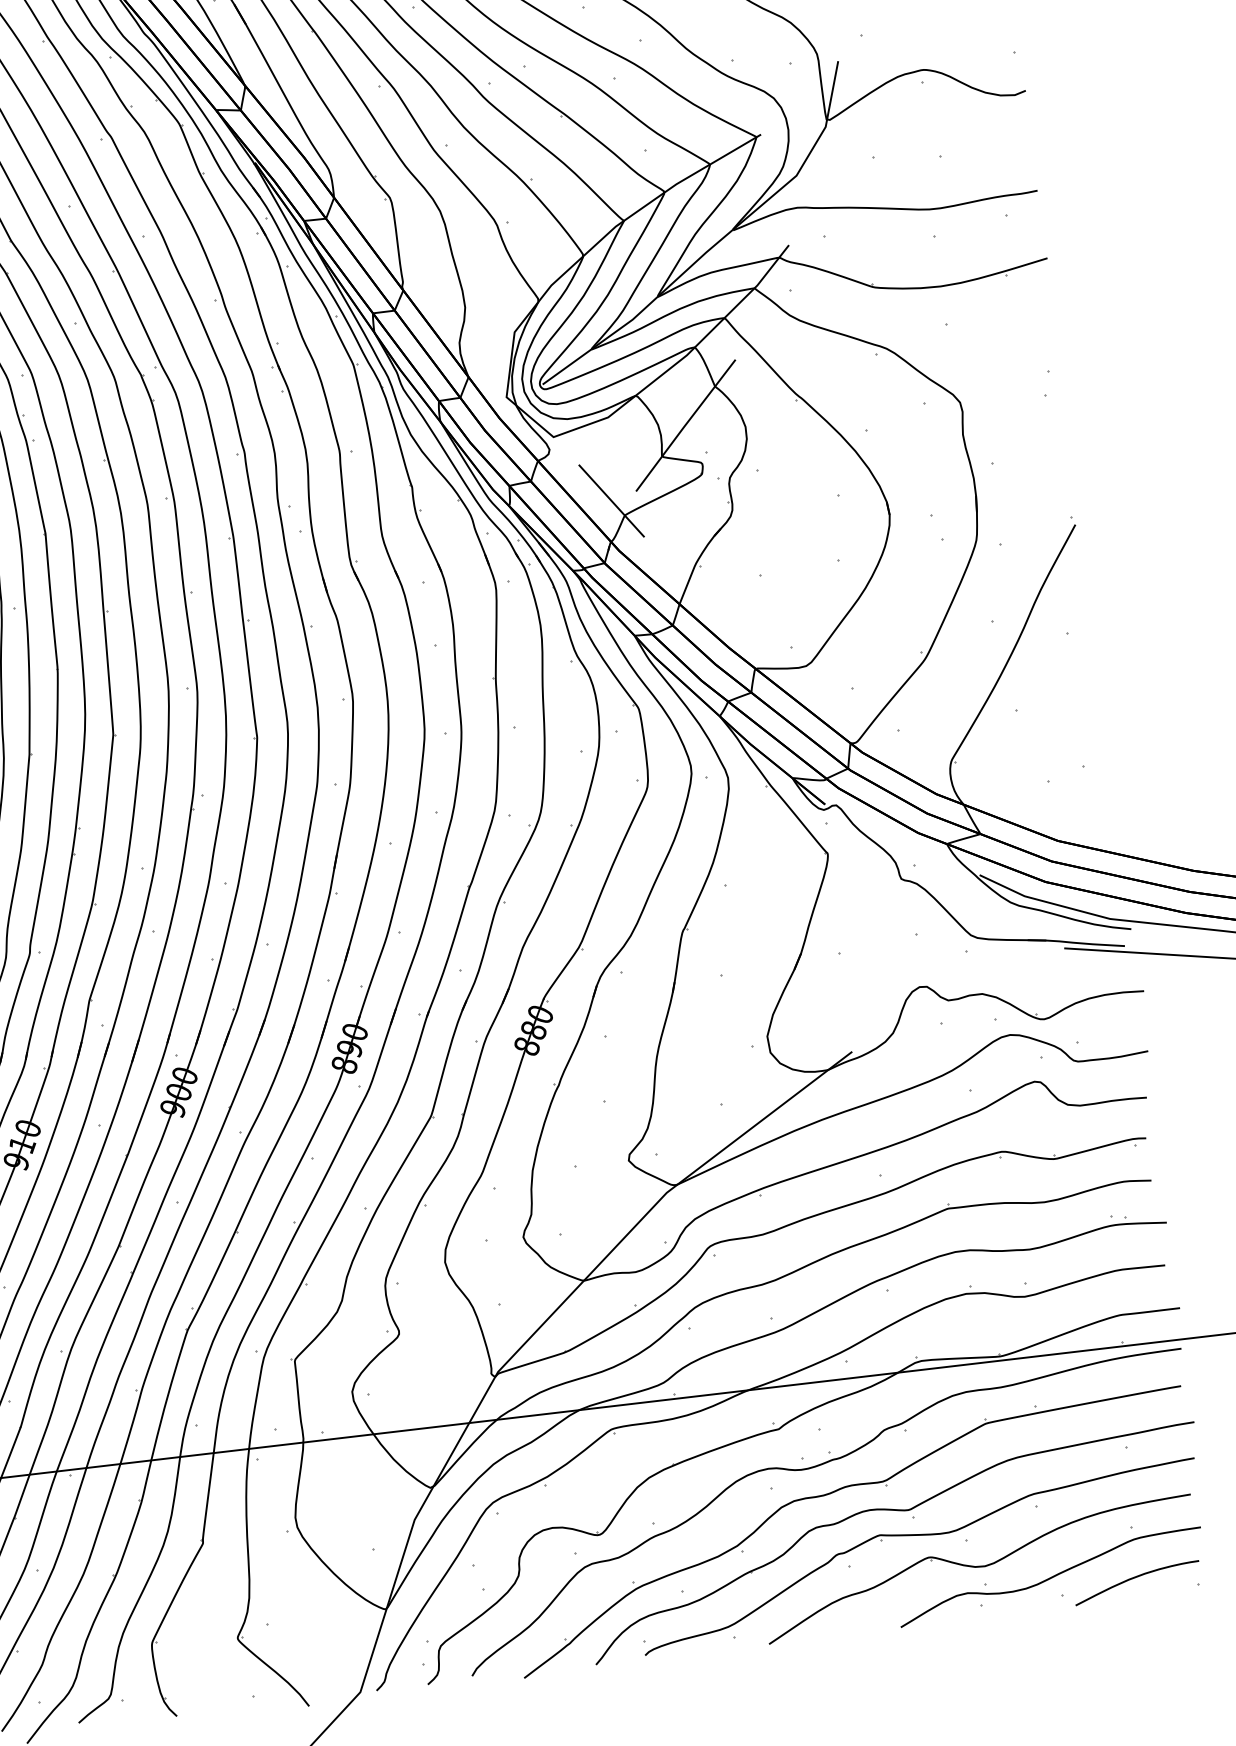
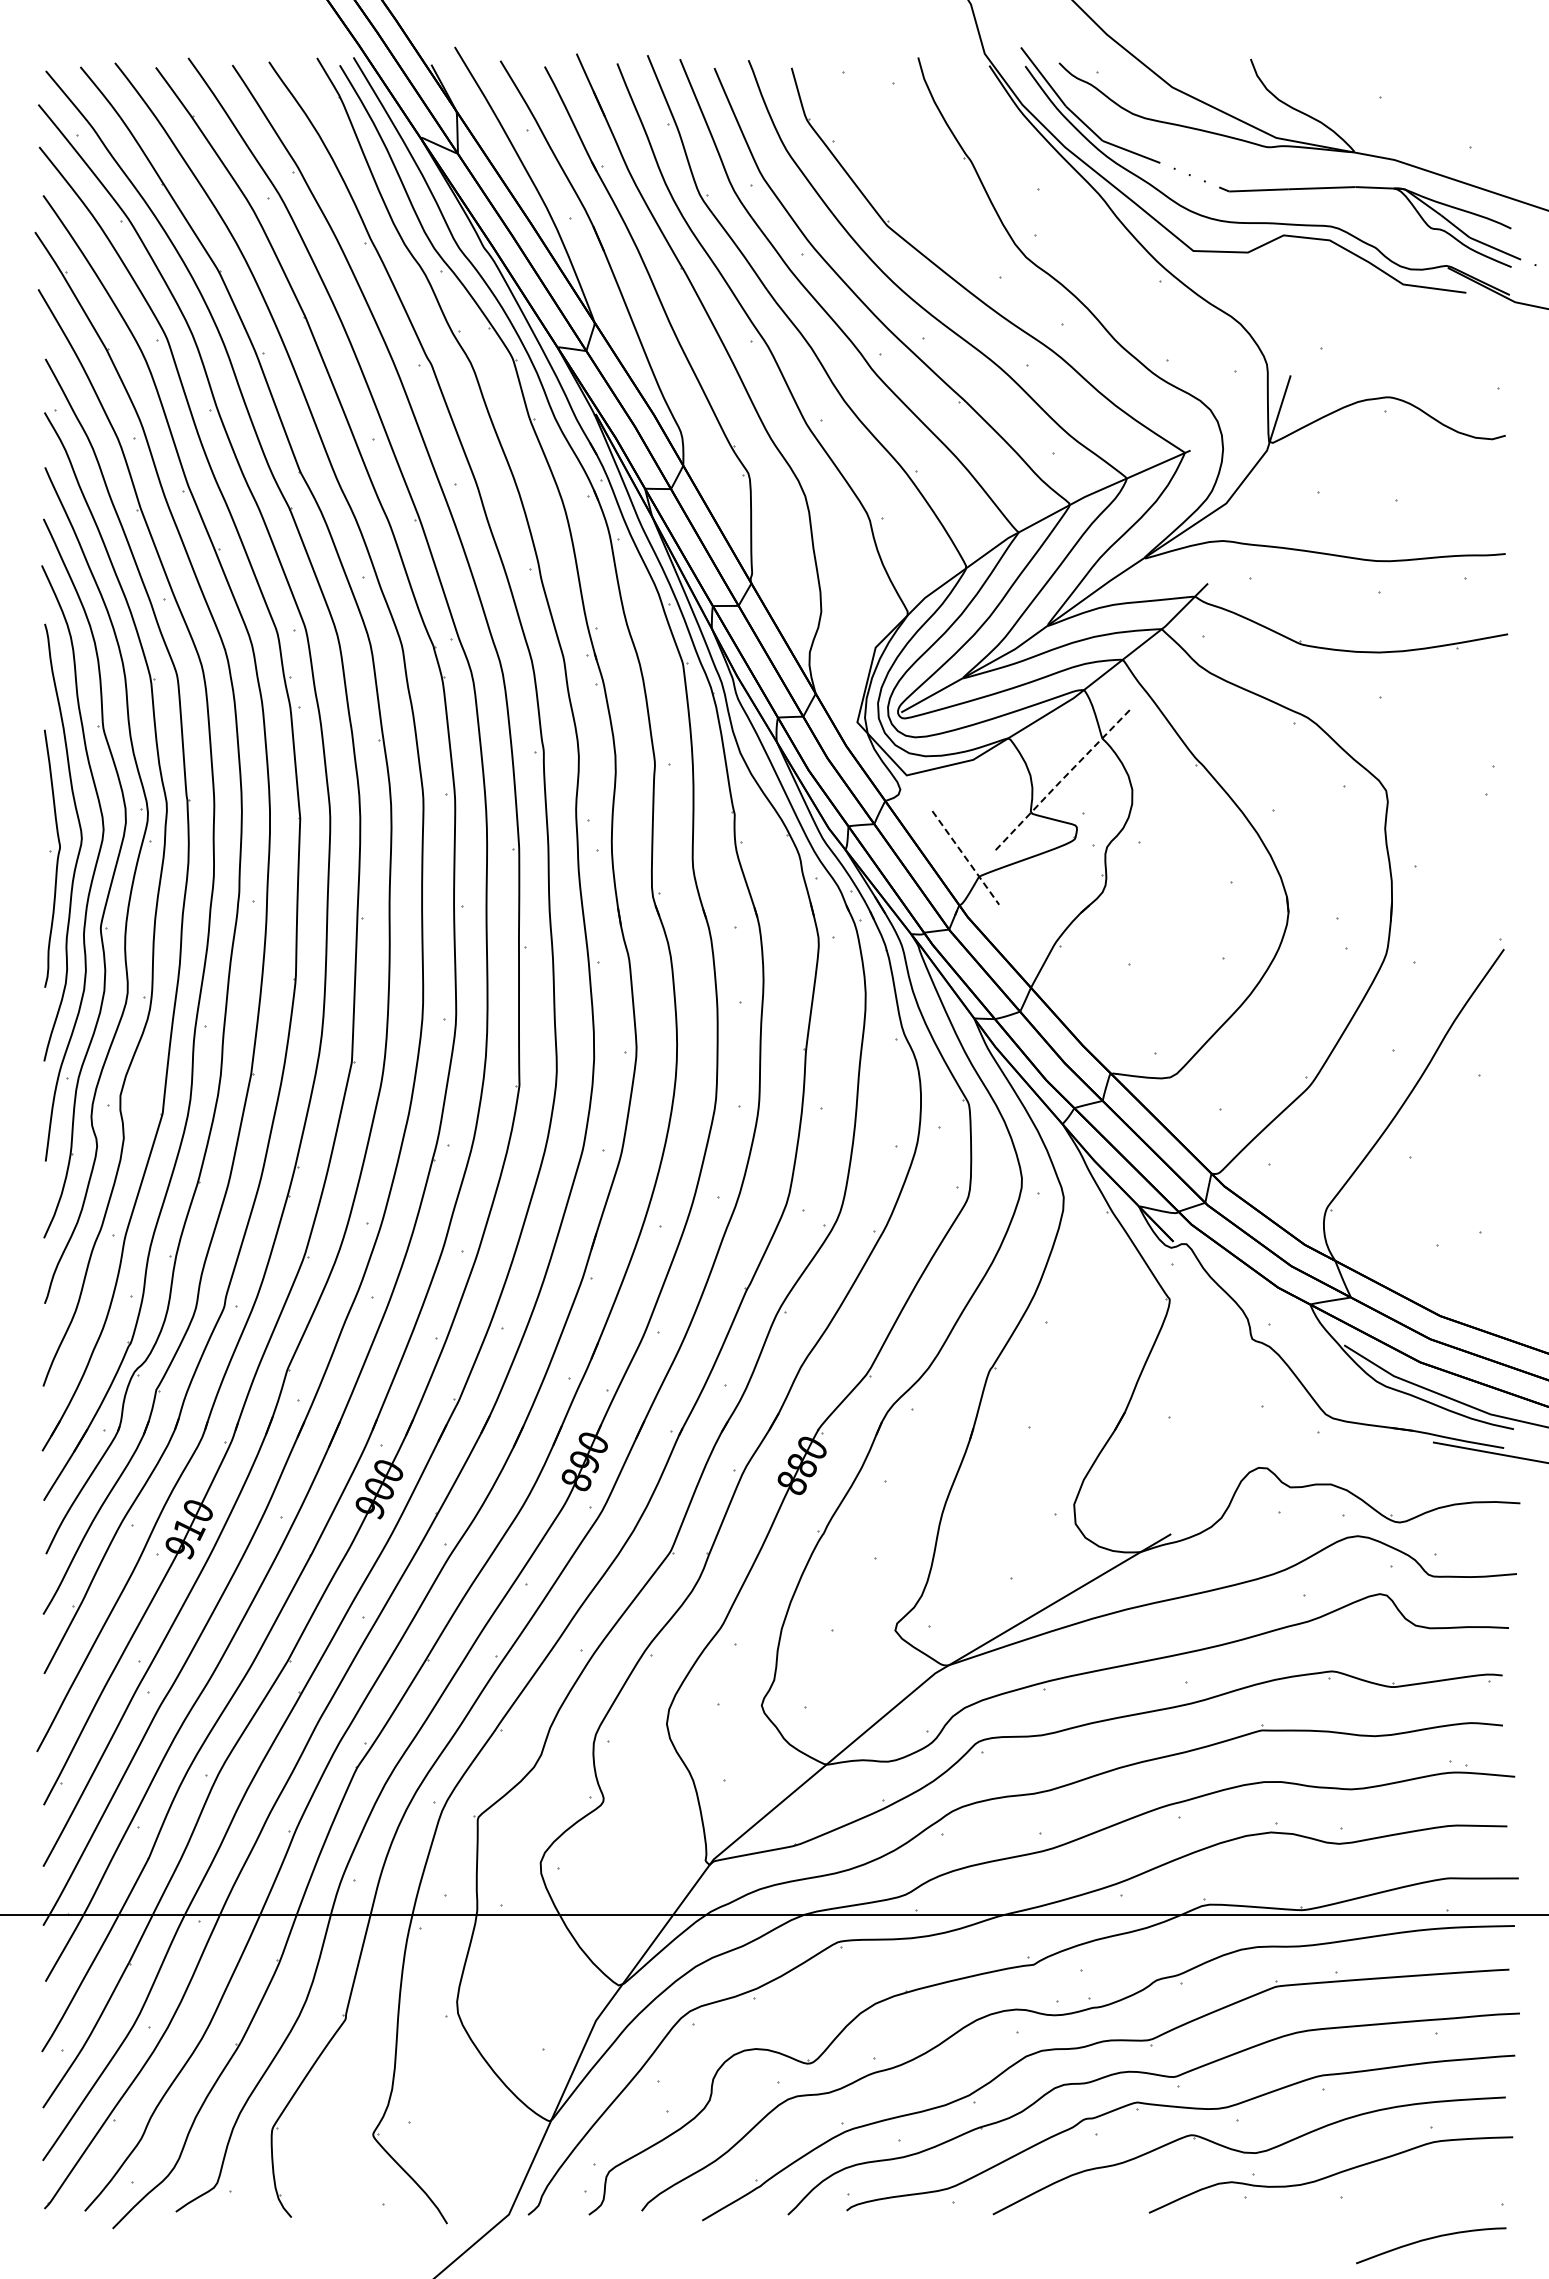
line: (685, 425) -> (1062, 779), solid -> dashed
line: (611, 500) -> (965, 857), solid -> dashed
curve: (1136, 1577) -> (1431, 2239), moved

